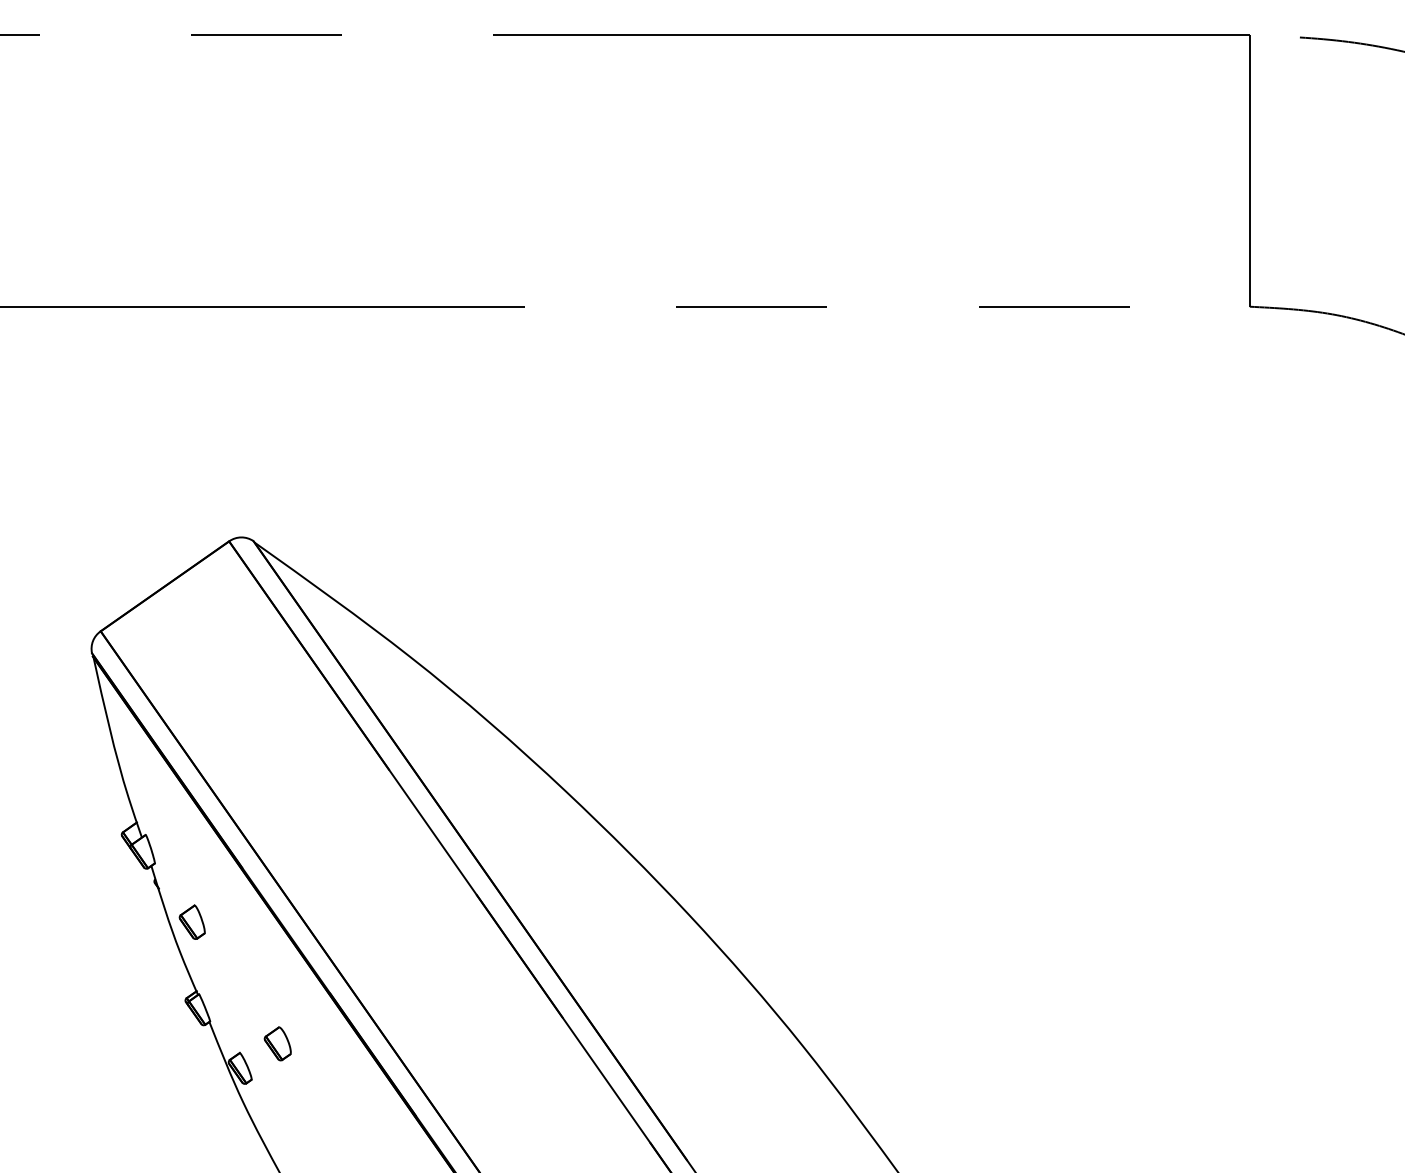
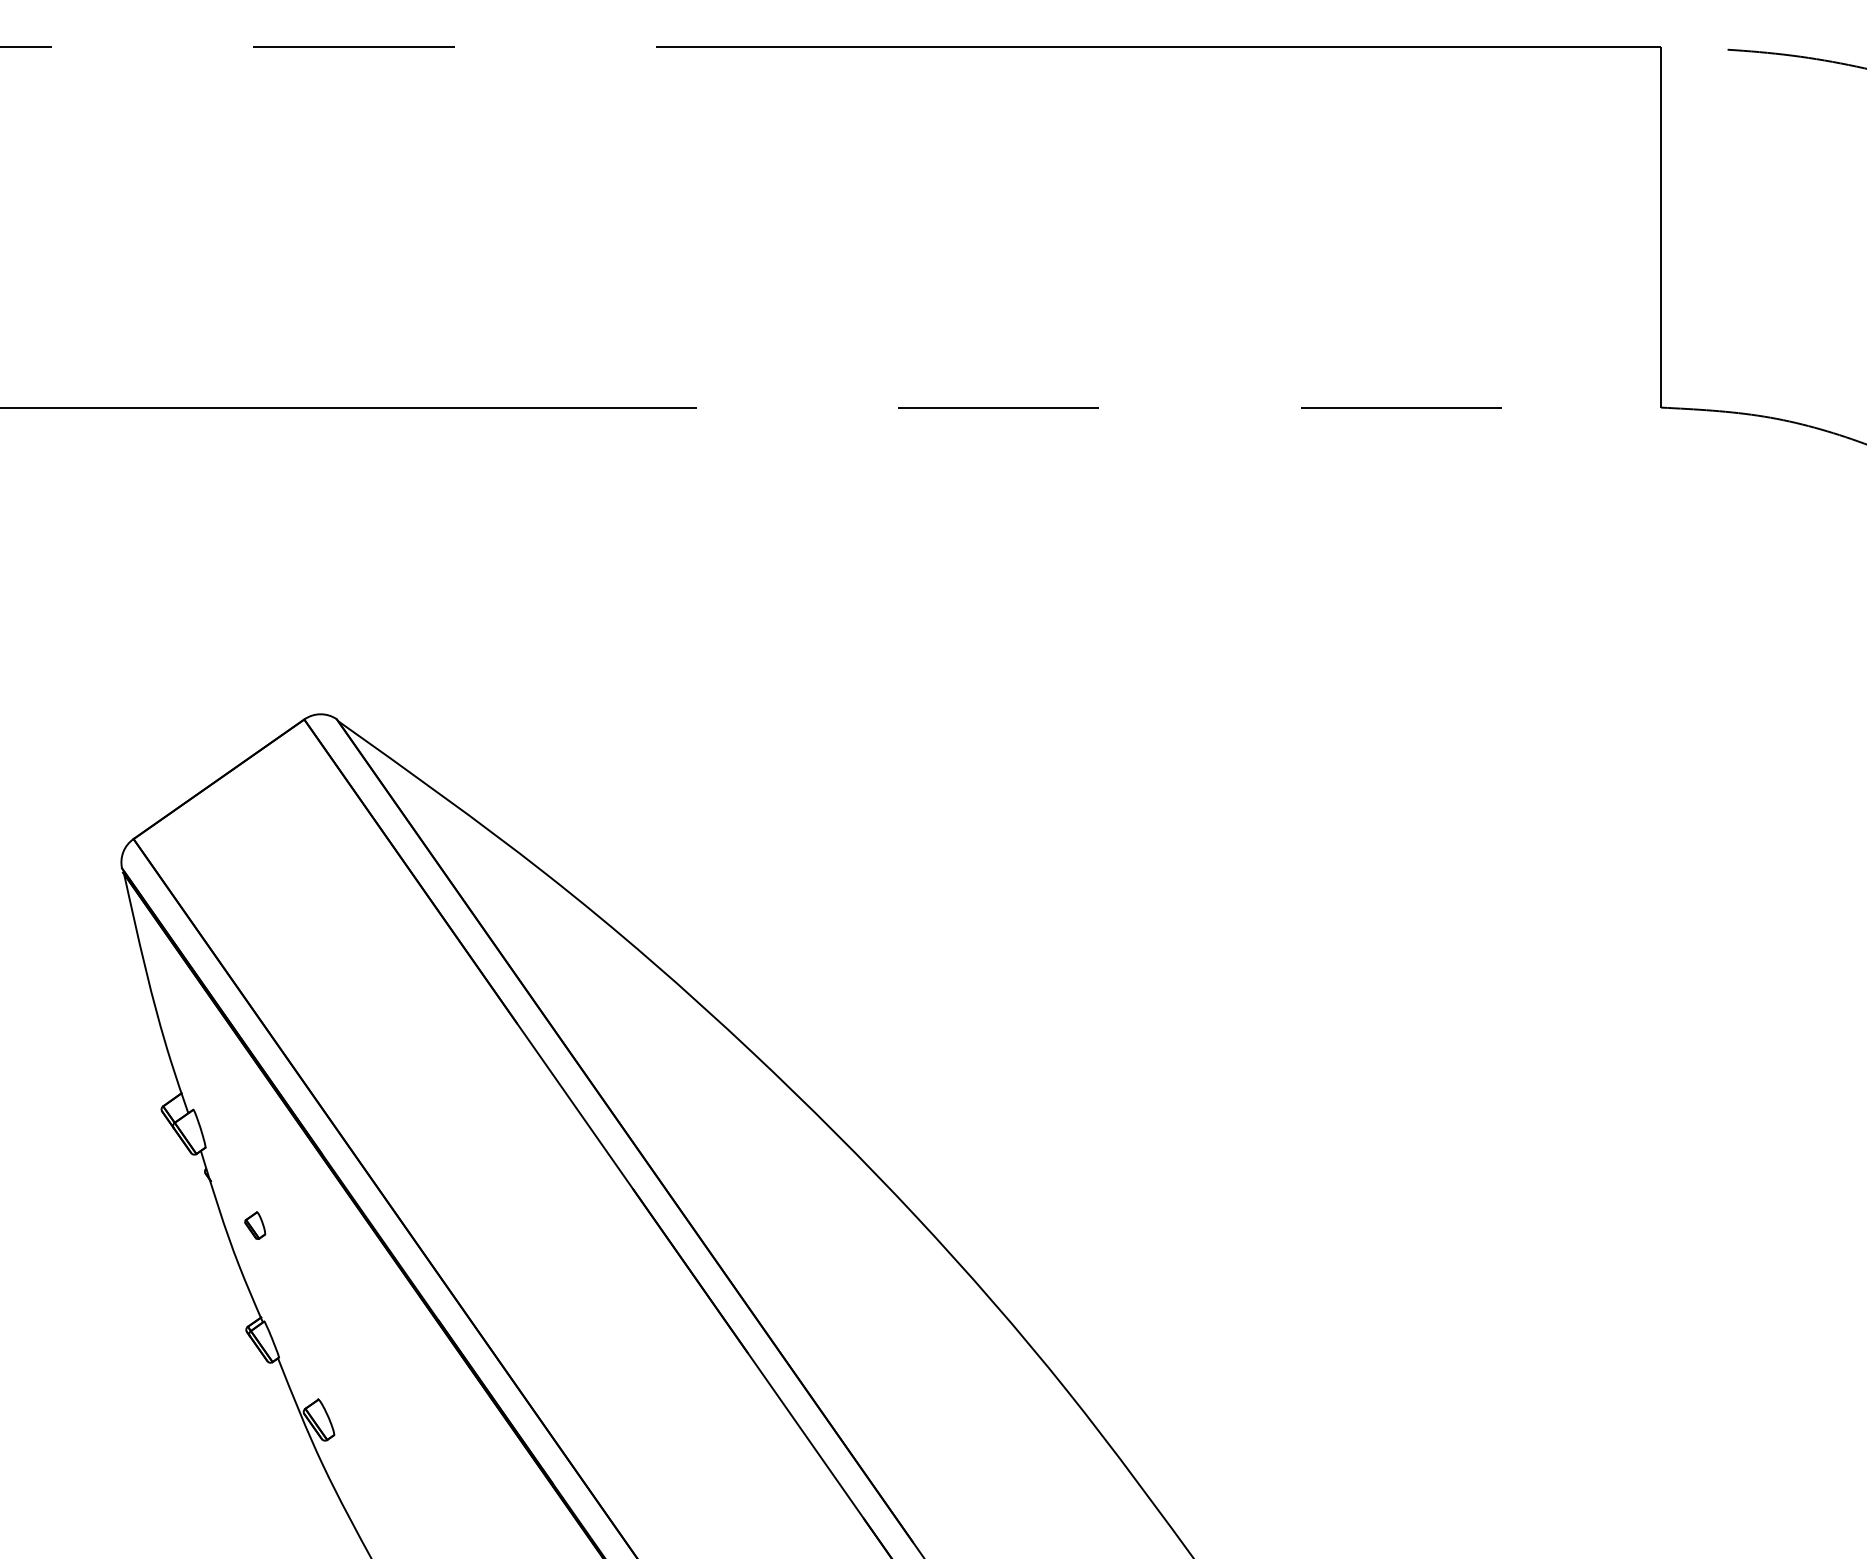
part: (191, 922) -> (254, 1225), size x0.6
part: (277, 1043) -> (368, 1387), removed

